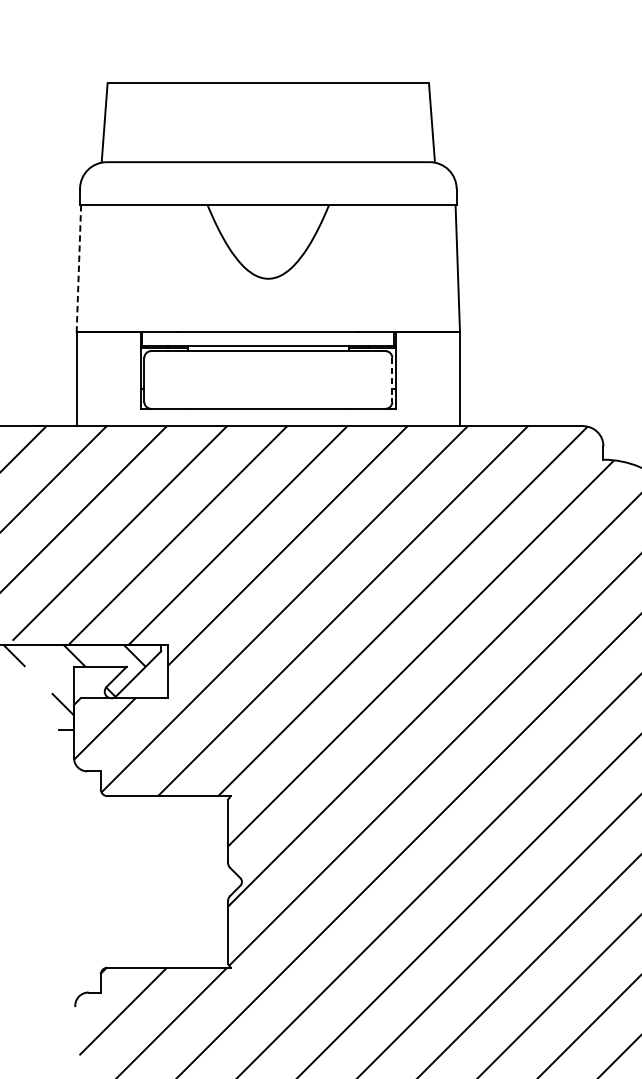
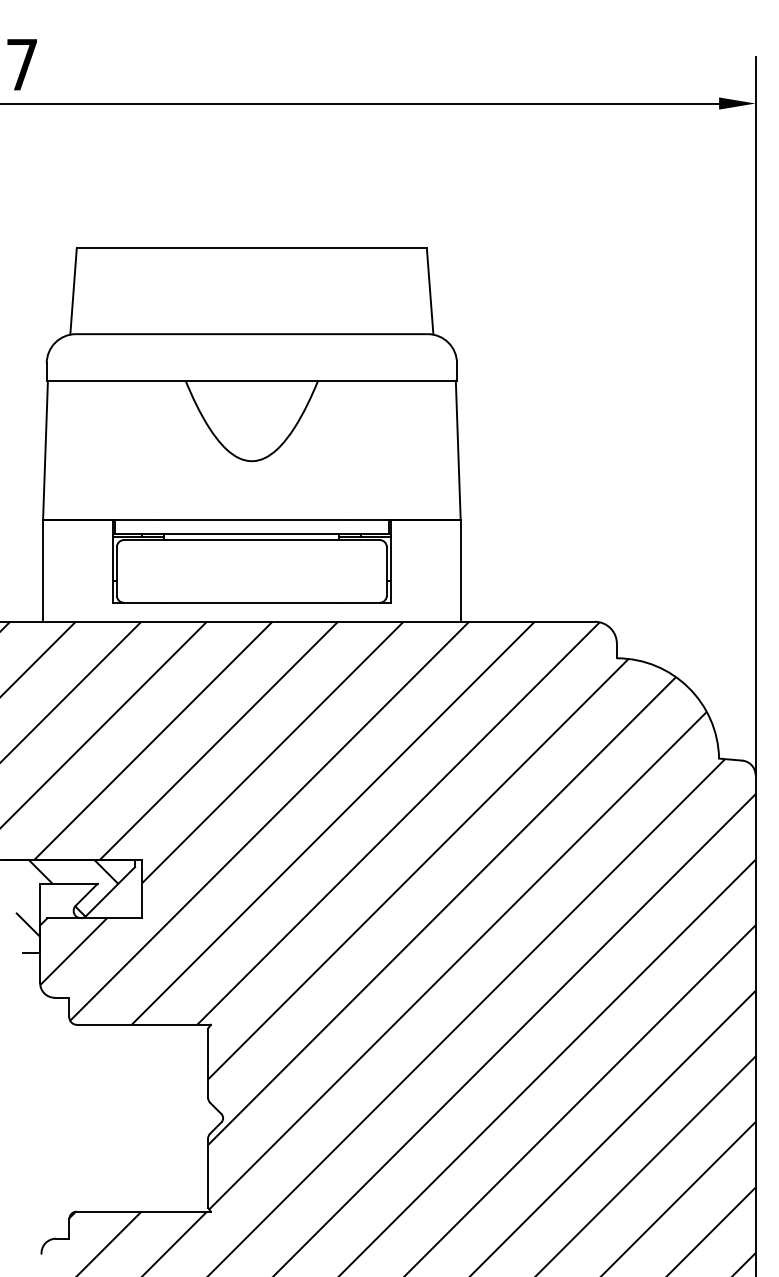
line: (78, 268) -> (45, 450), dashed -> solid
line: (391, 380) -> (386, 571), dashed -> solid

